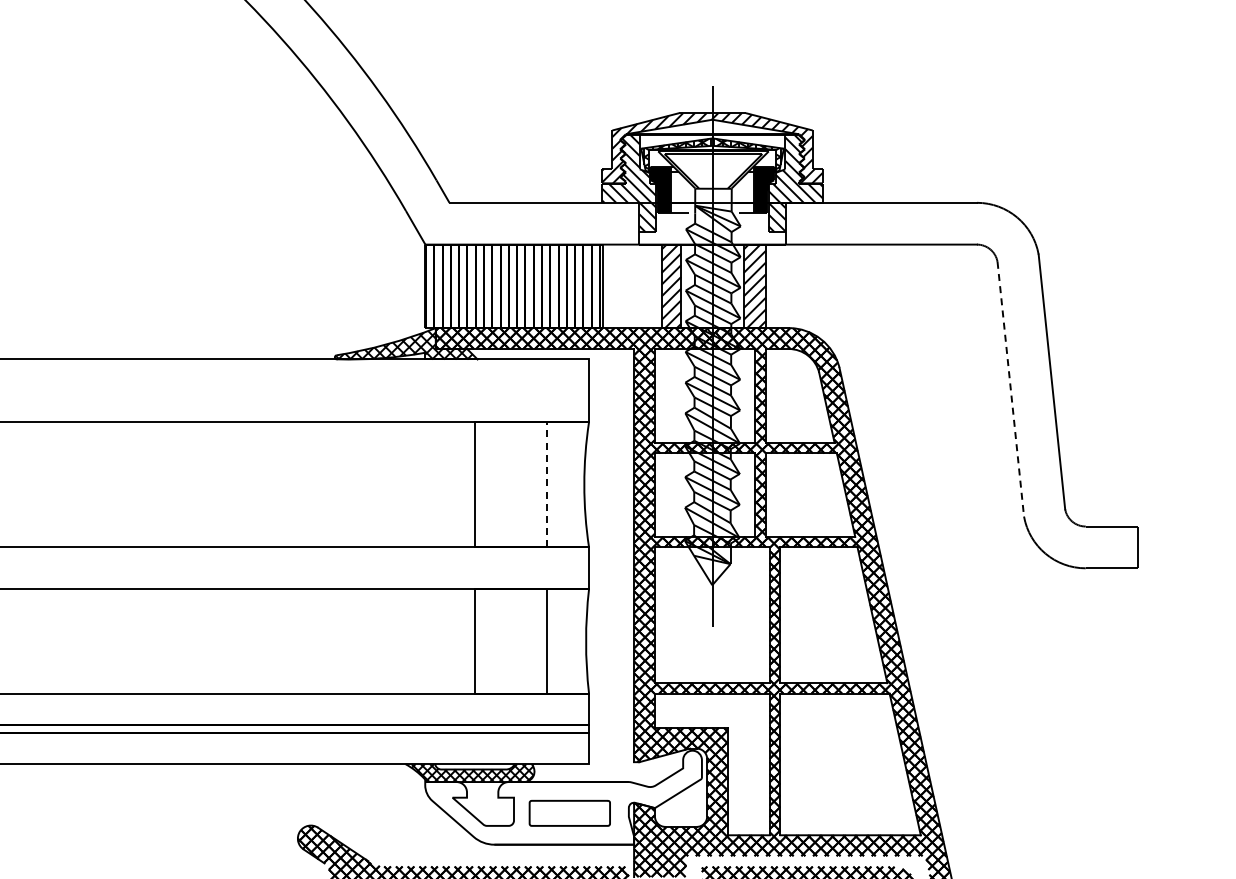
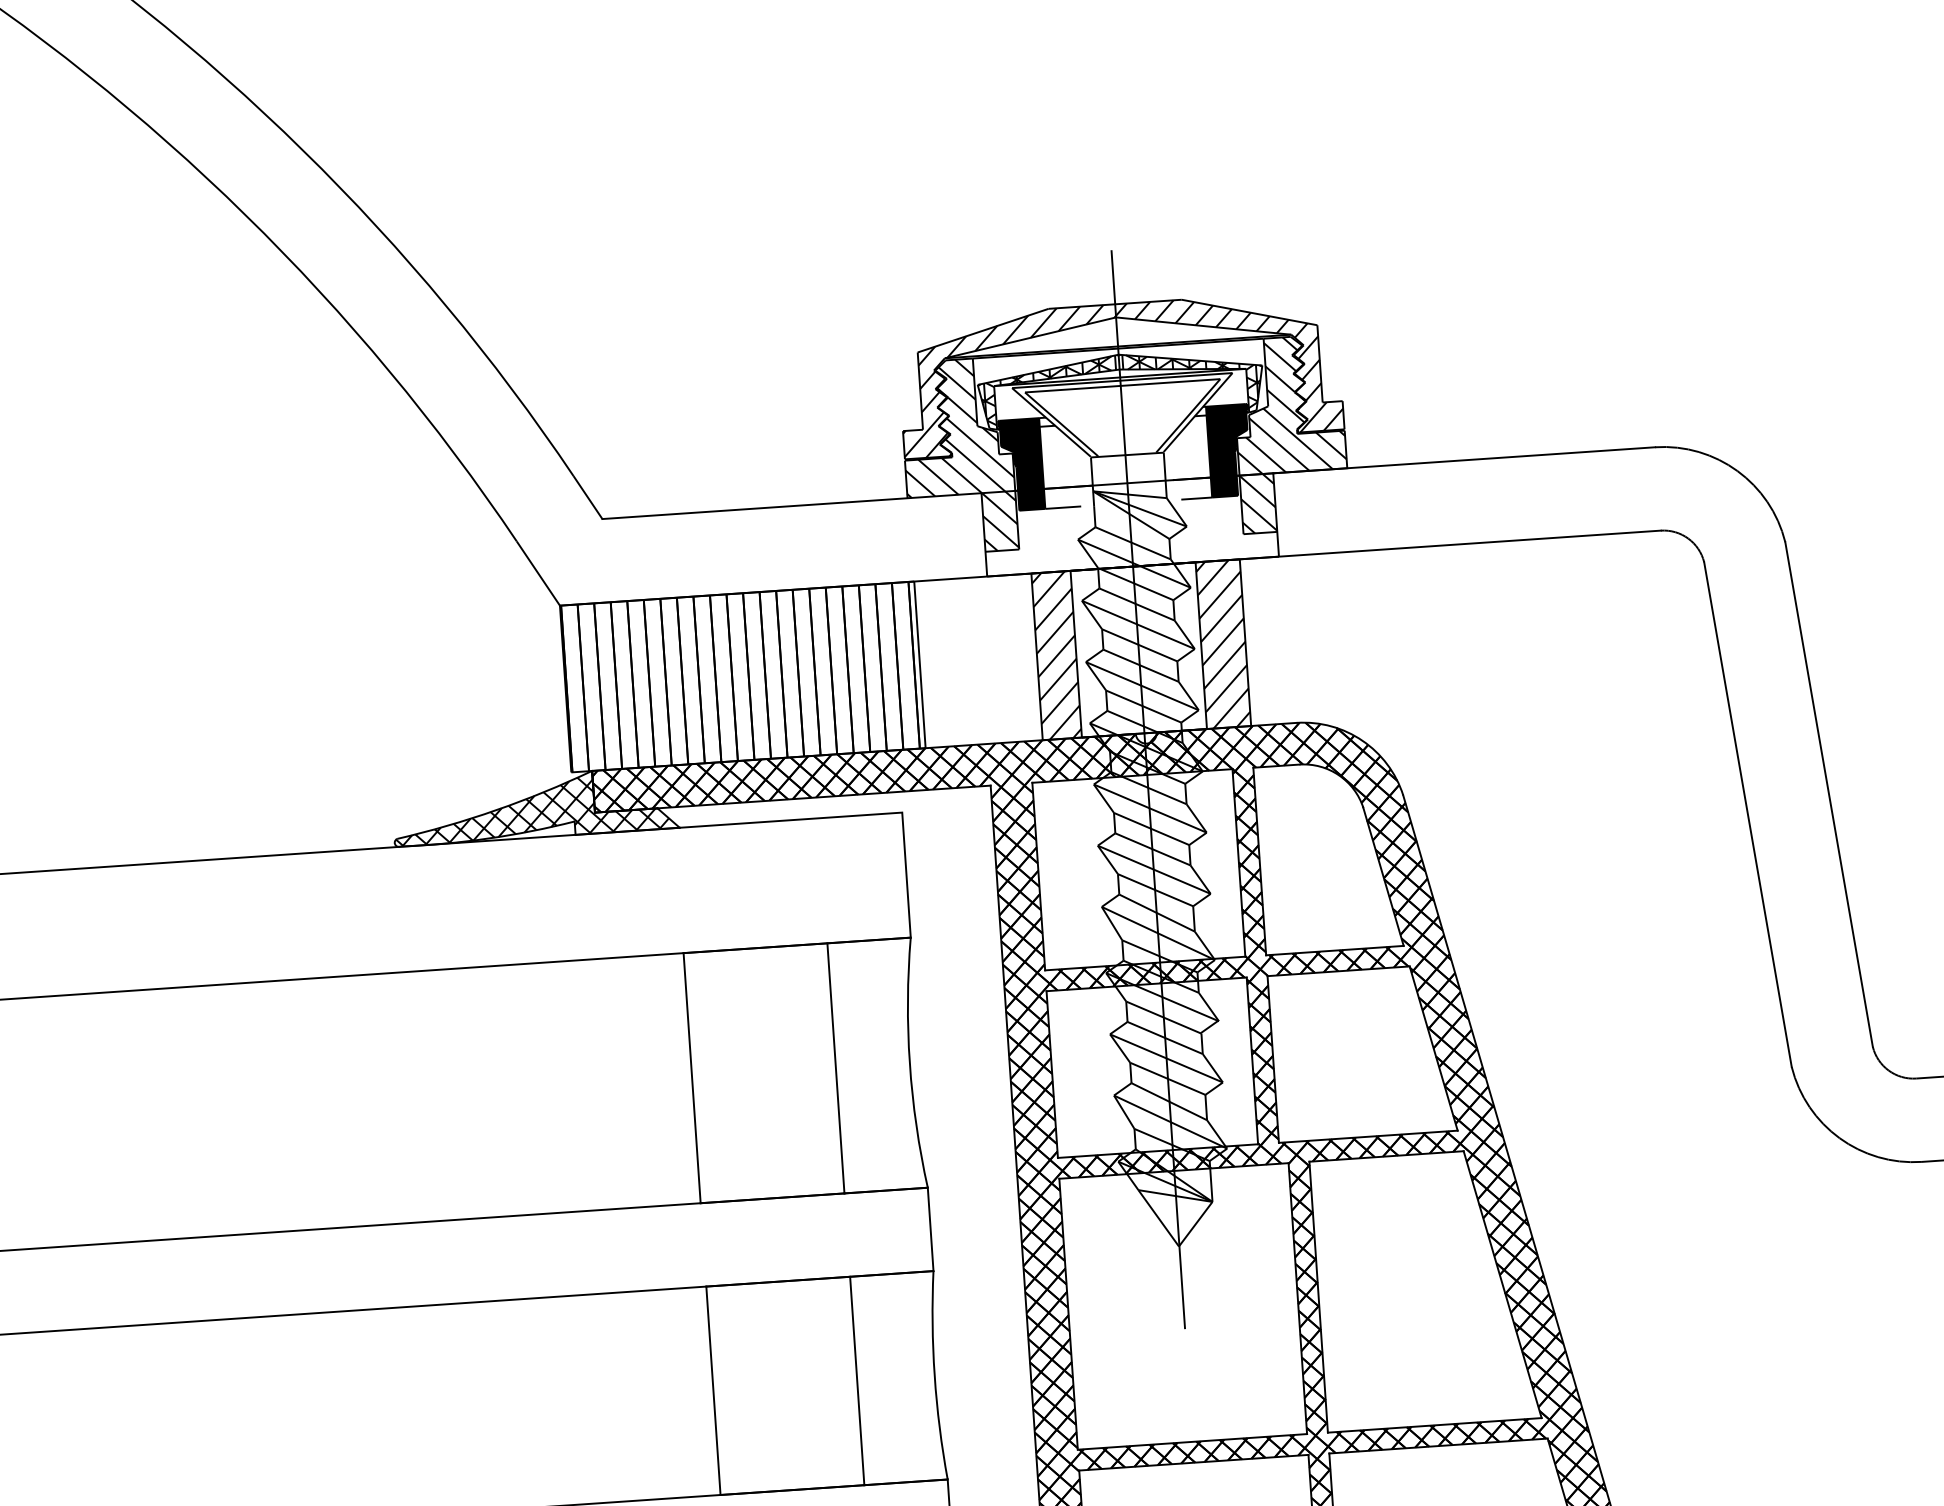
line: (1010, 389) -> (1747, 815), dashed -> solid
line: (547, 484) -> (836, 1067), dashed -> solid

